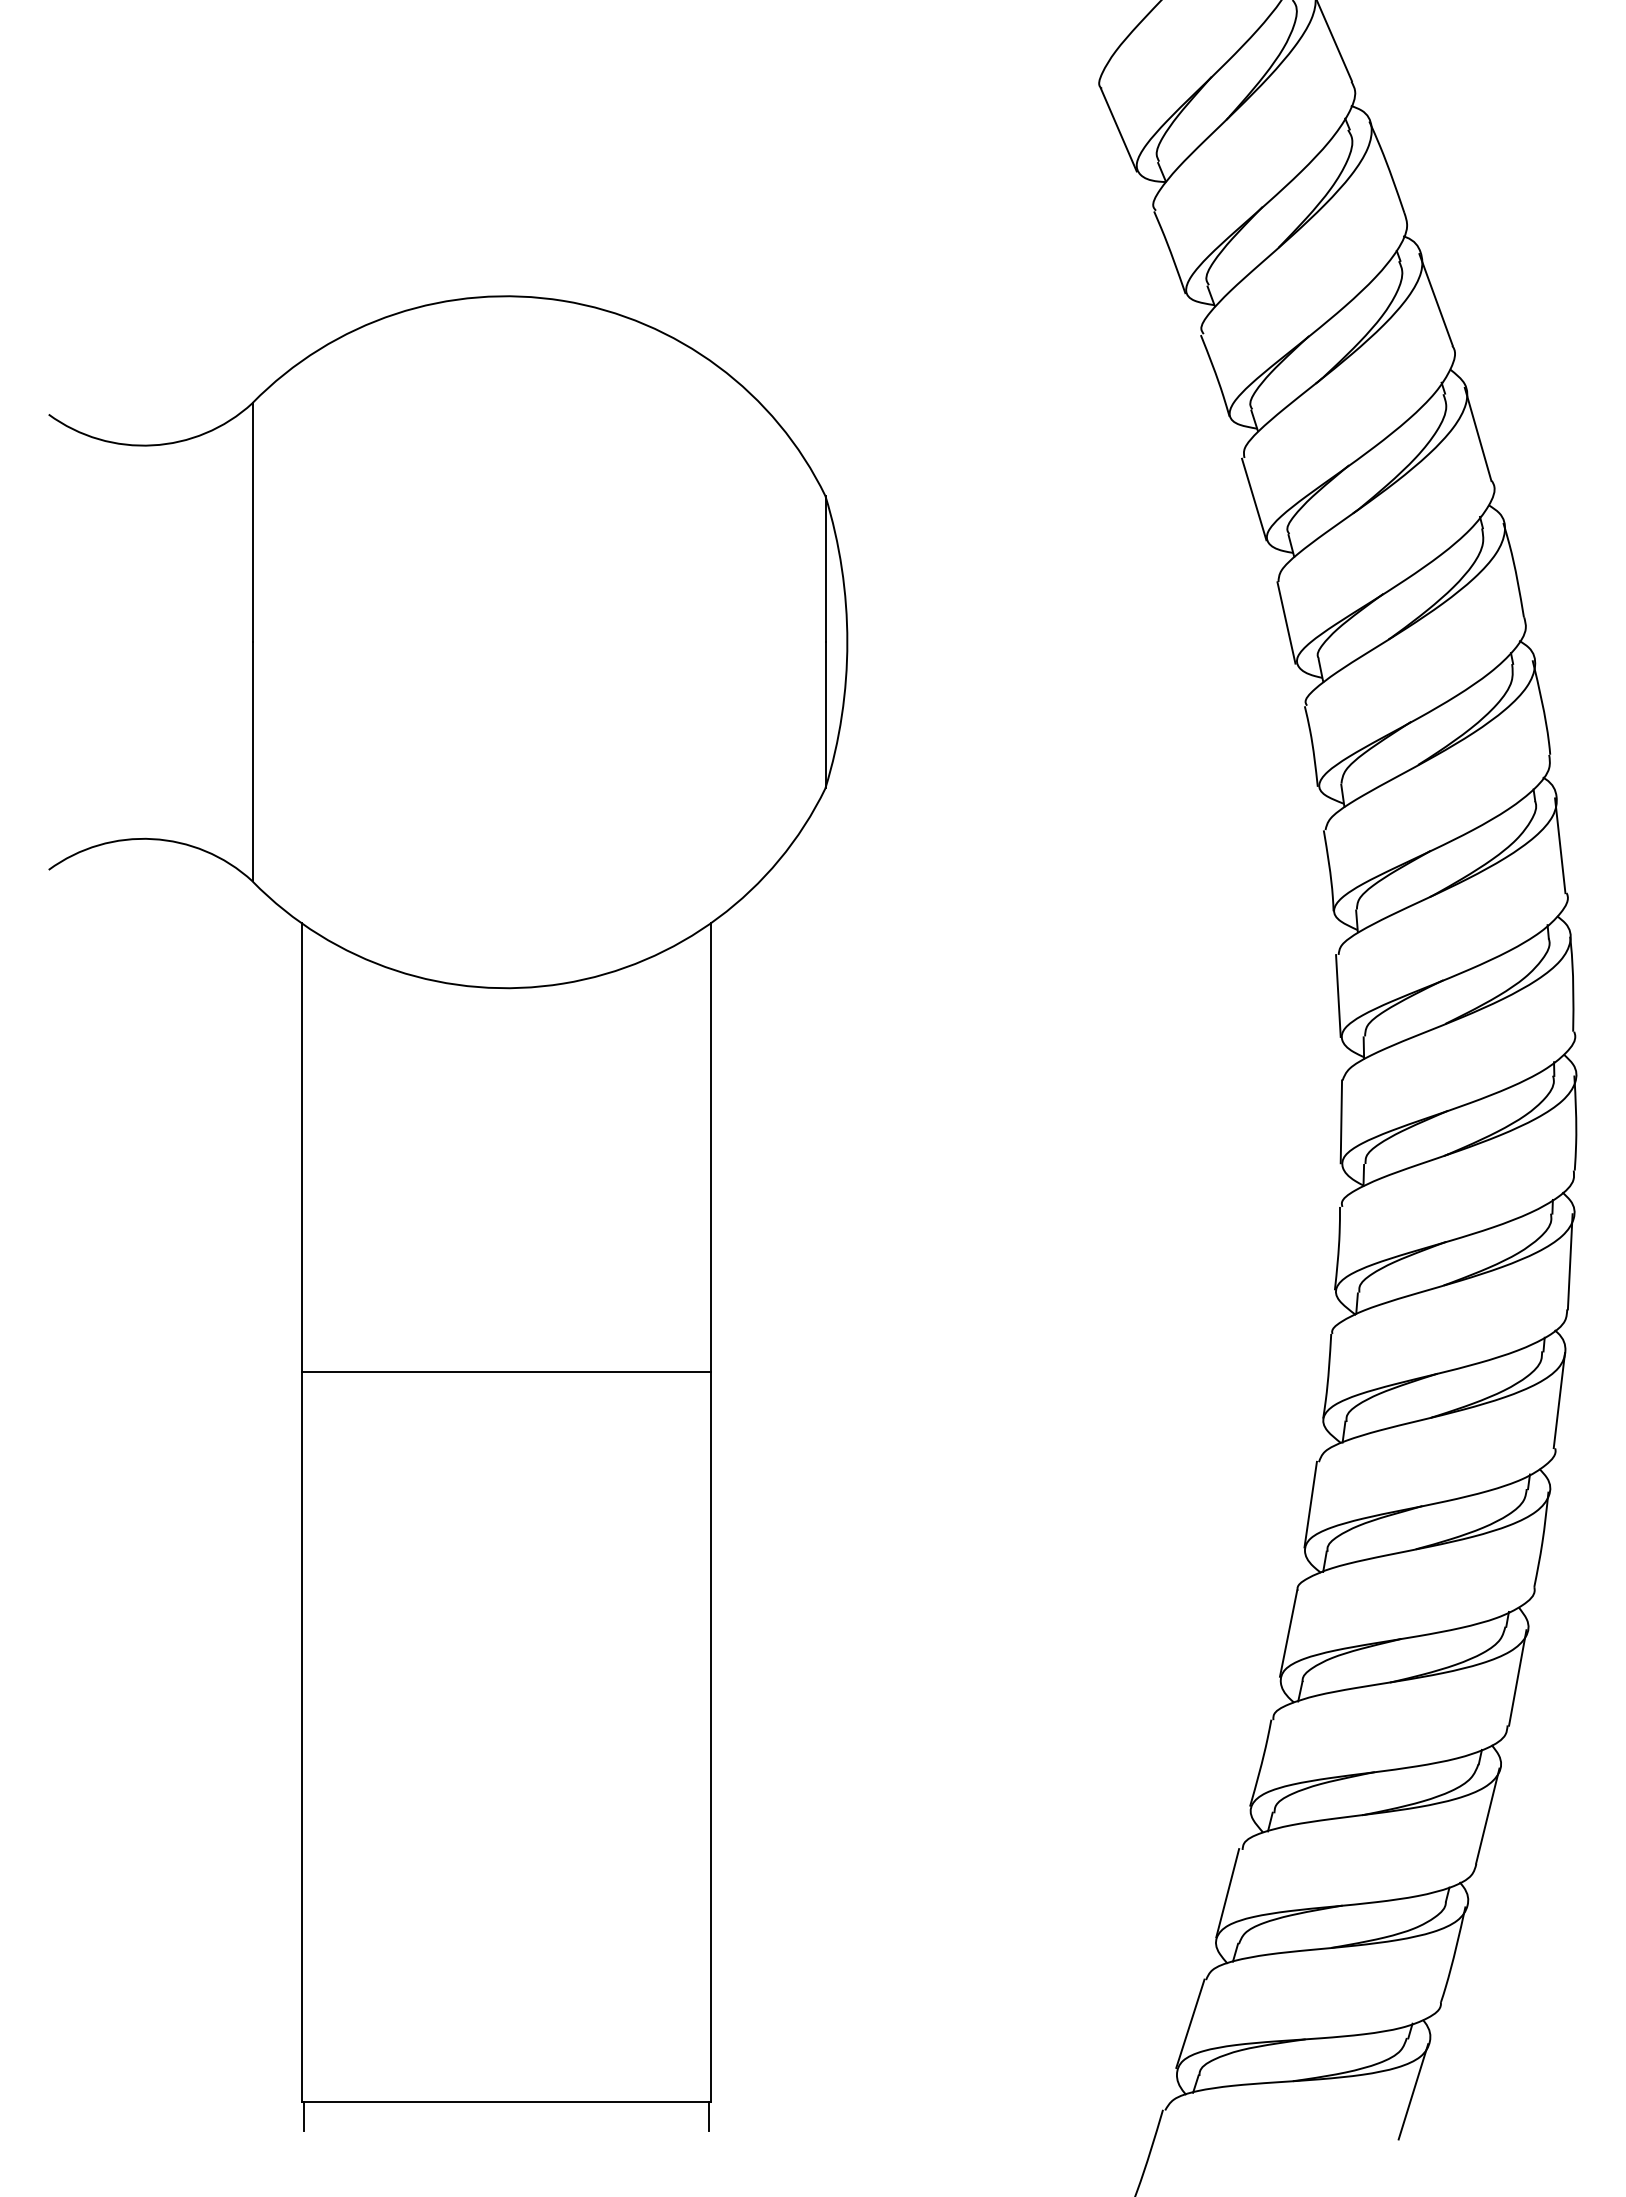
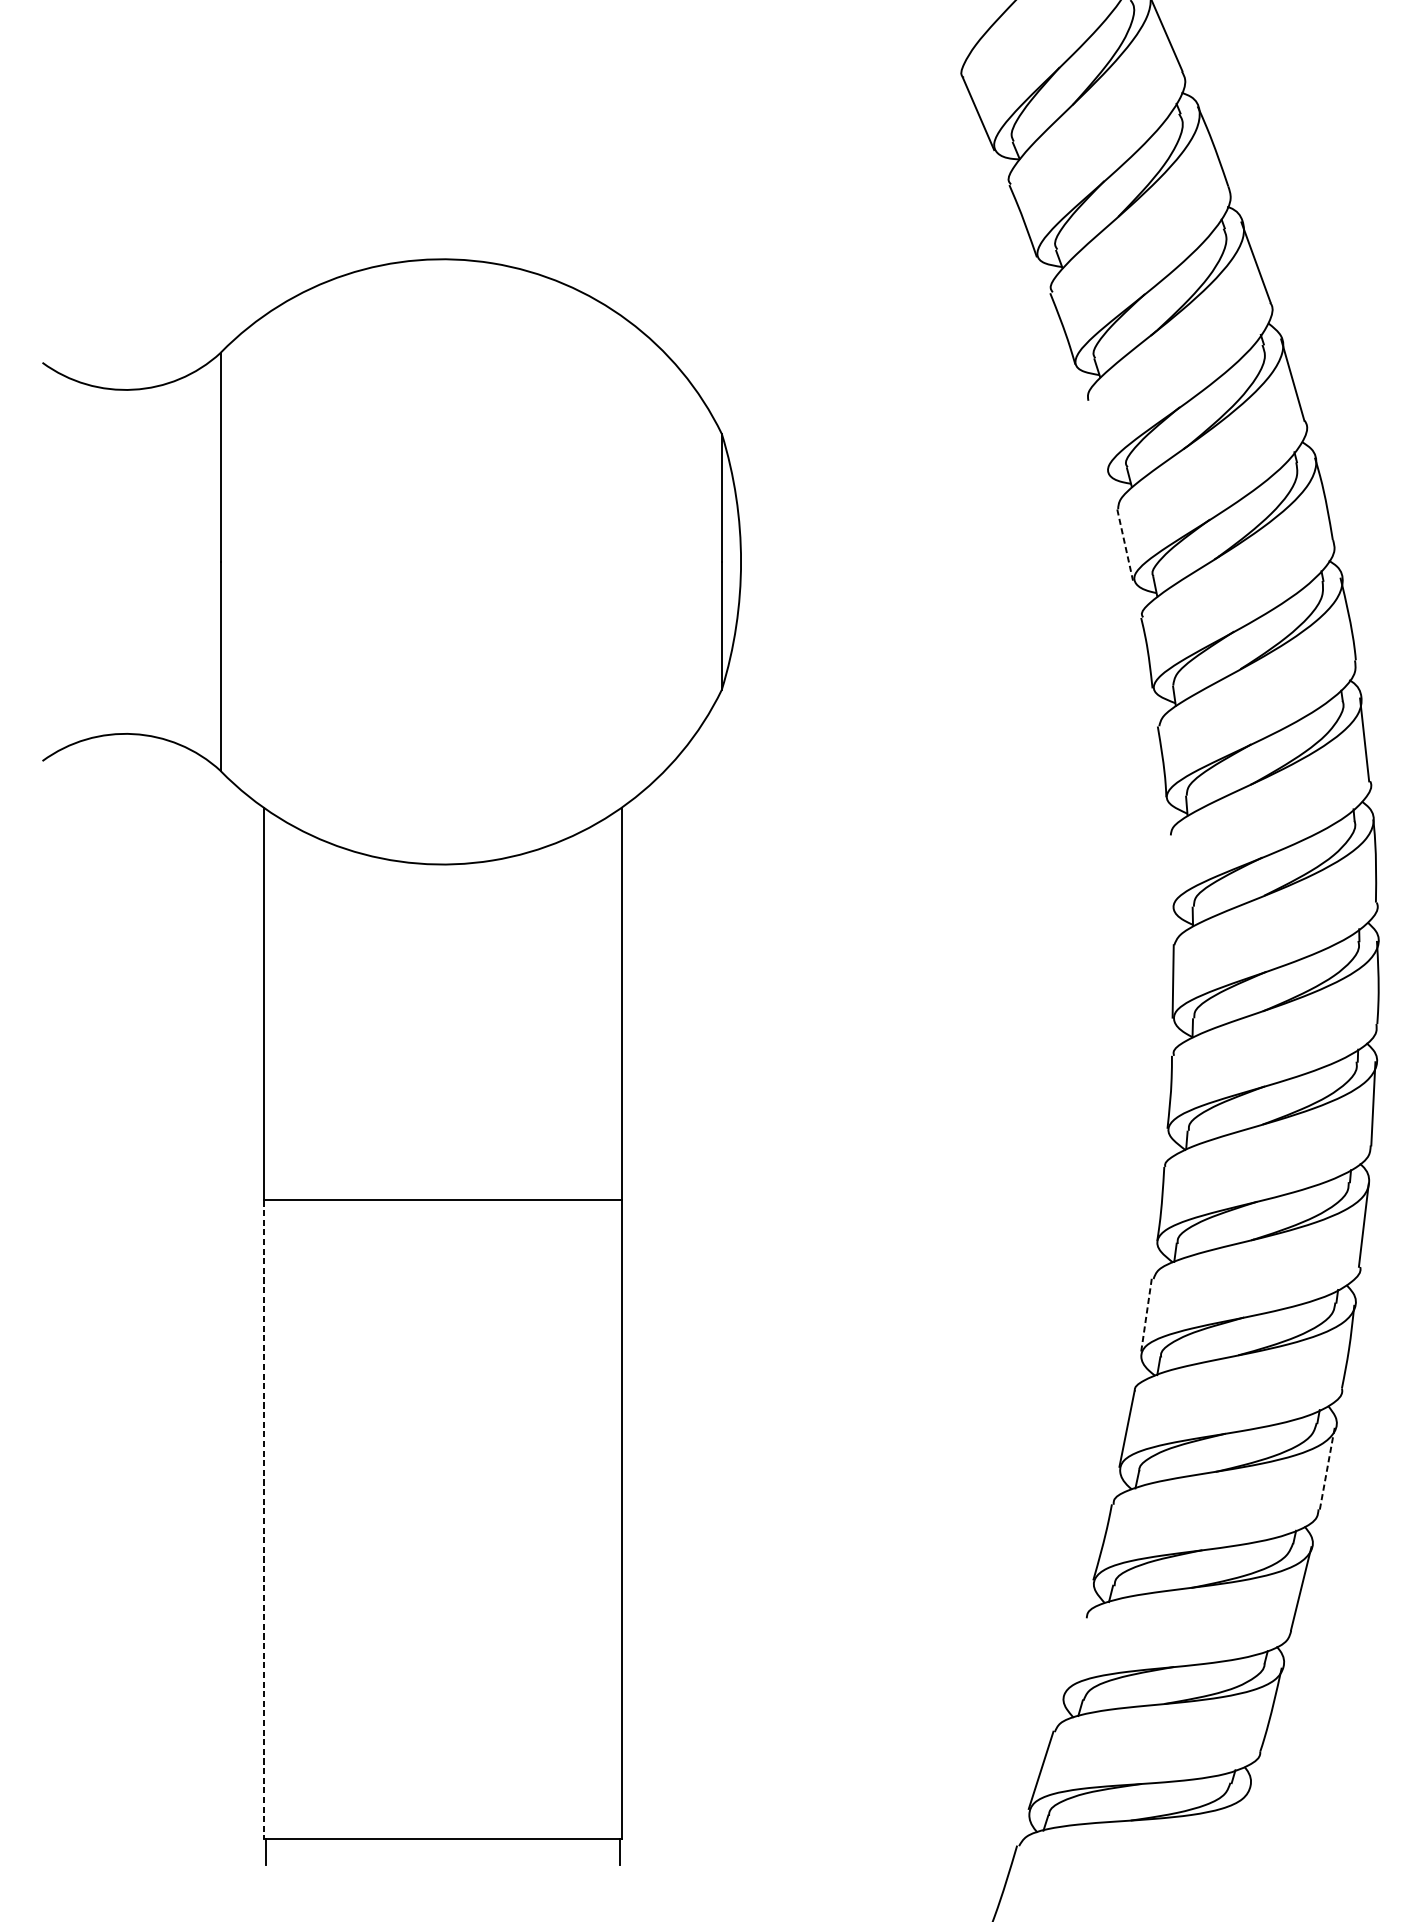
line: (1254, 499) -> (1097, 437), removed
line: (1286, 622) -> (1125, 544), solid -> dashed
line: (1338, 995) -> (1170, 870), removed
line: (1310, 1505) -> (1146, 1317), solid -> dashed
line: (1517, 1677) -> (1327, 1467), solid -> dashed
line: (301, 1737) -> (263, 1519), solid -> dashed
line: (1227, 1893) -> (1073, 1656), removed
line: (1413, 2091) -> (1236, 1829), removed

